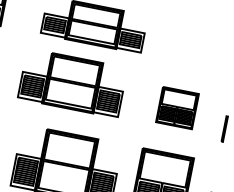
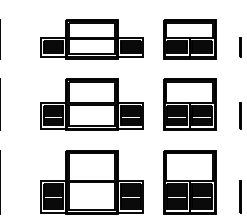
part: (189, 44) -> (189, 39), added
part: (72, 83) -> (91, 104), moved
part: (177, 107) -> (189, 104), size x1.43

